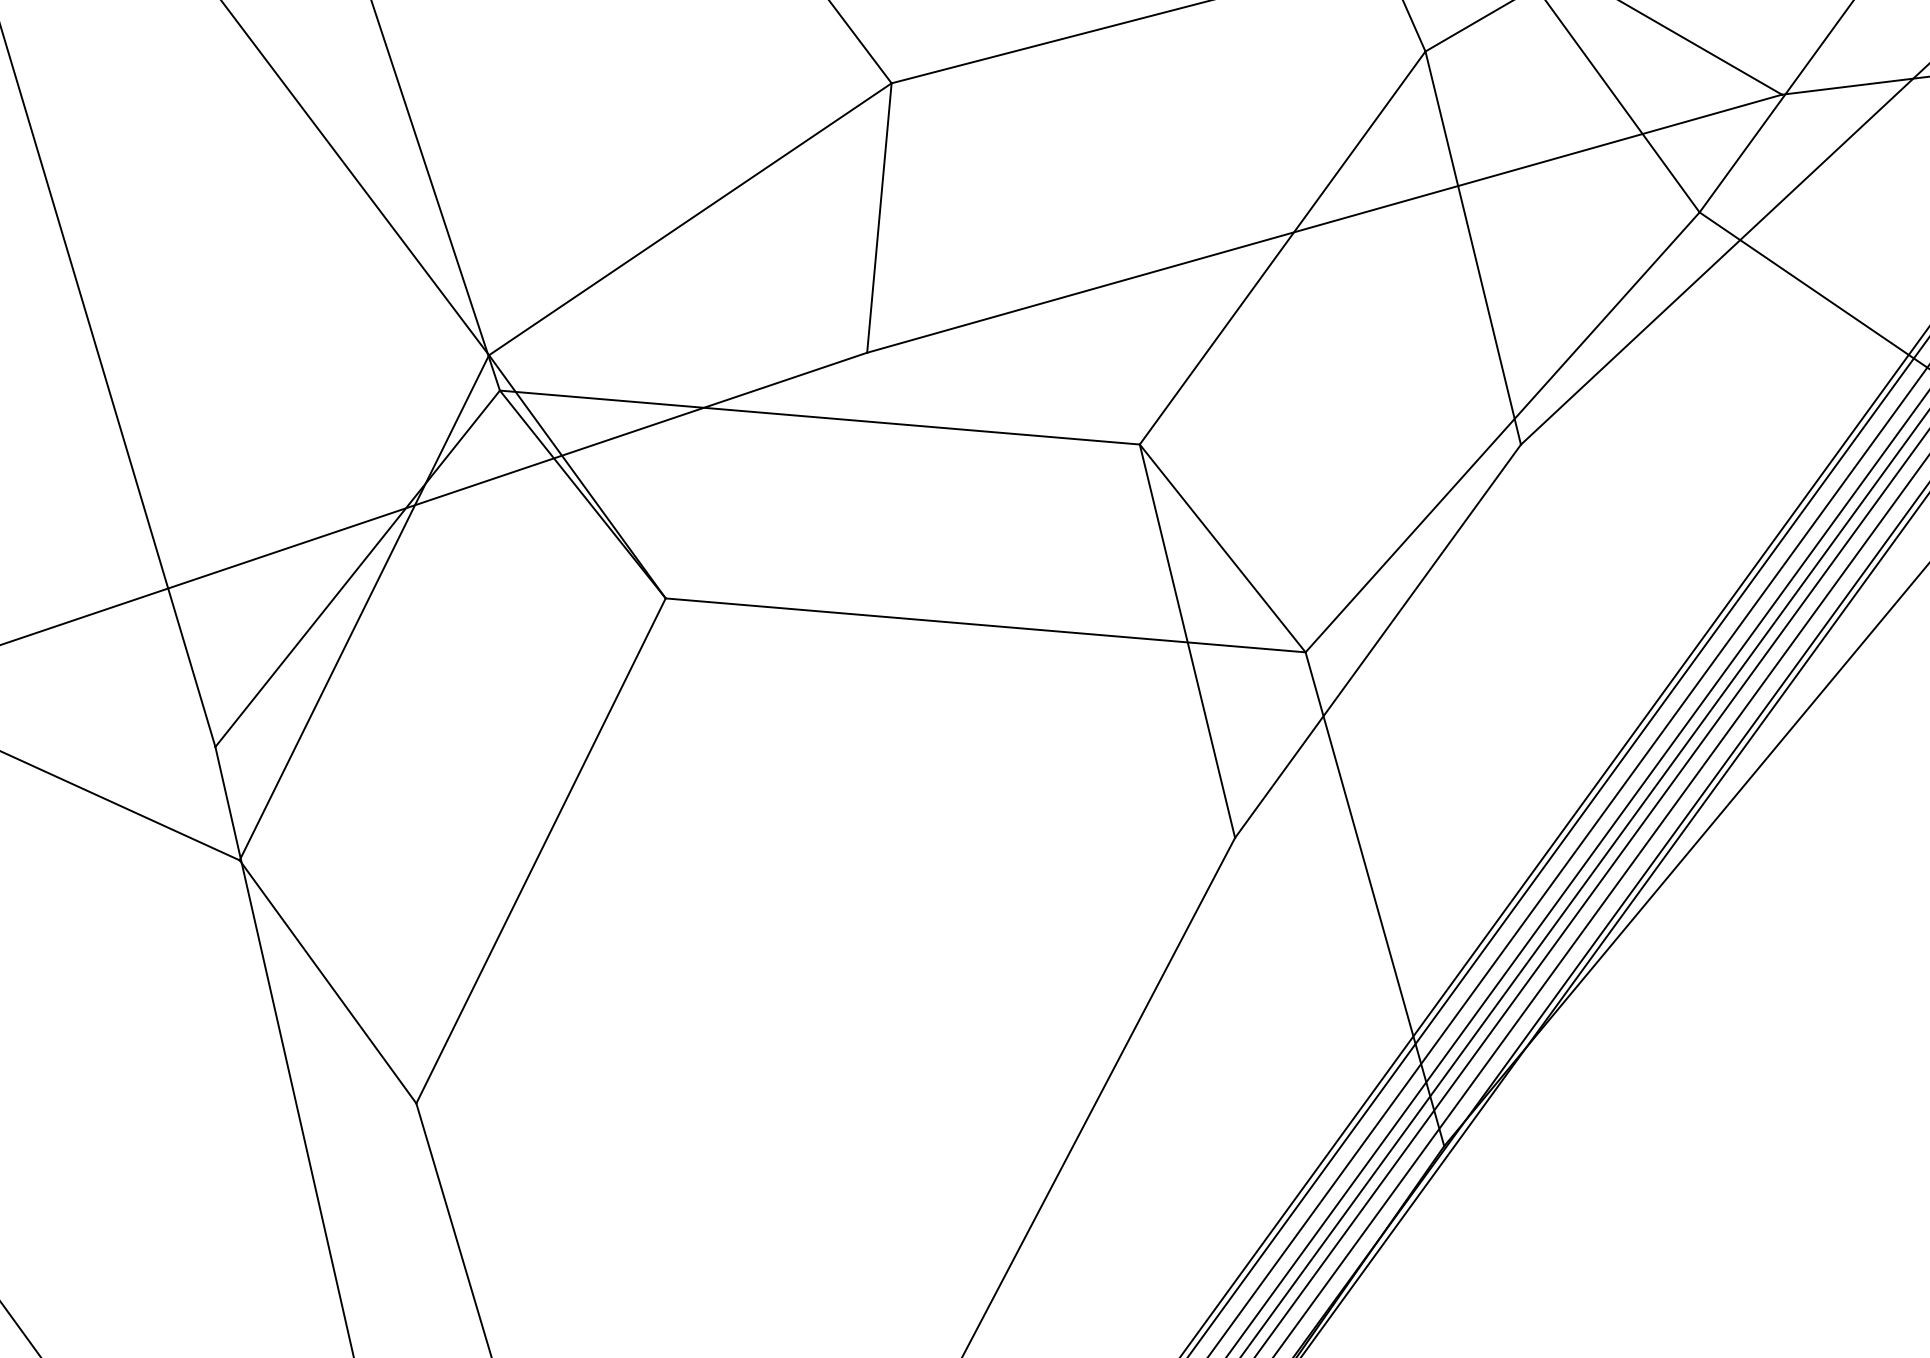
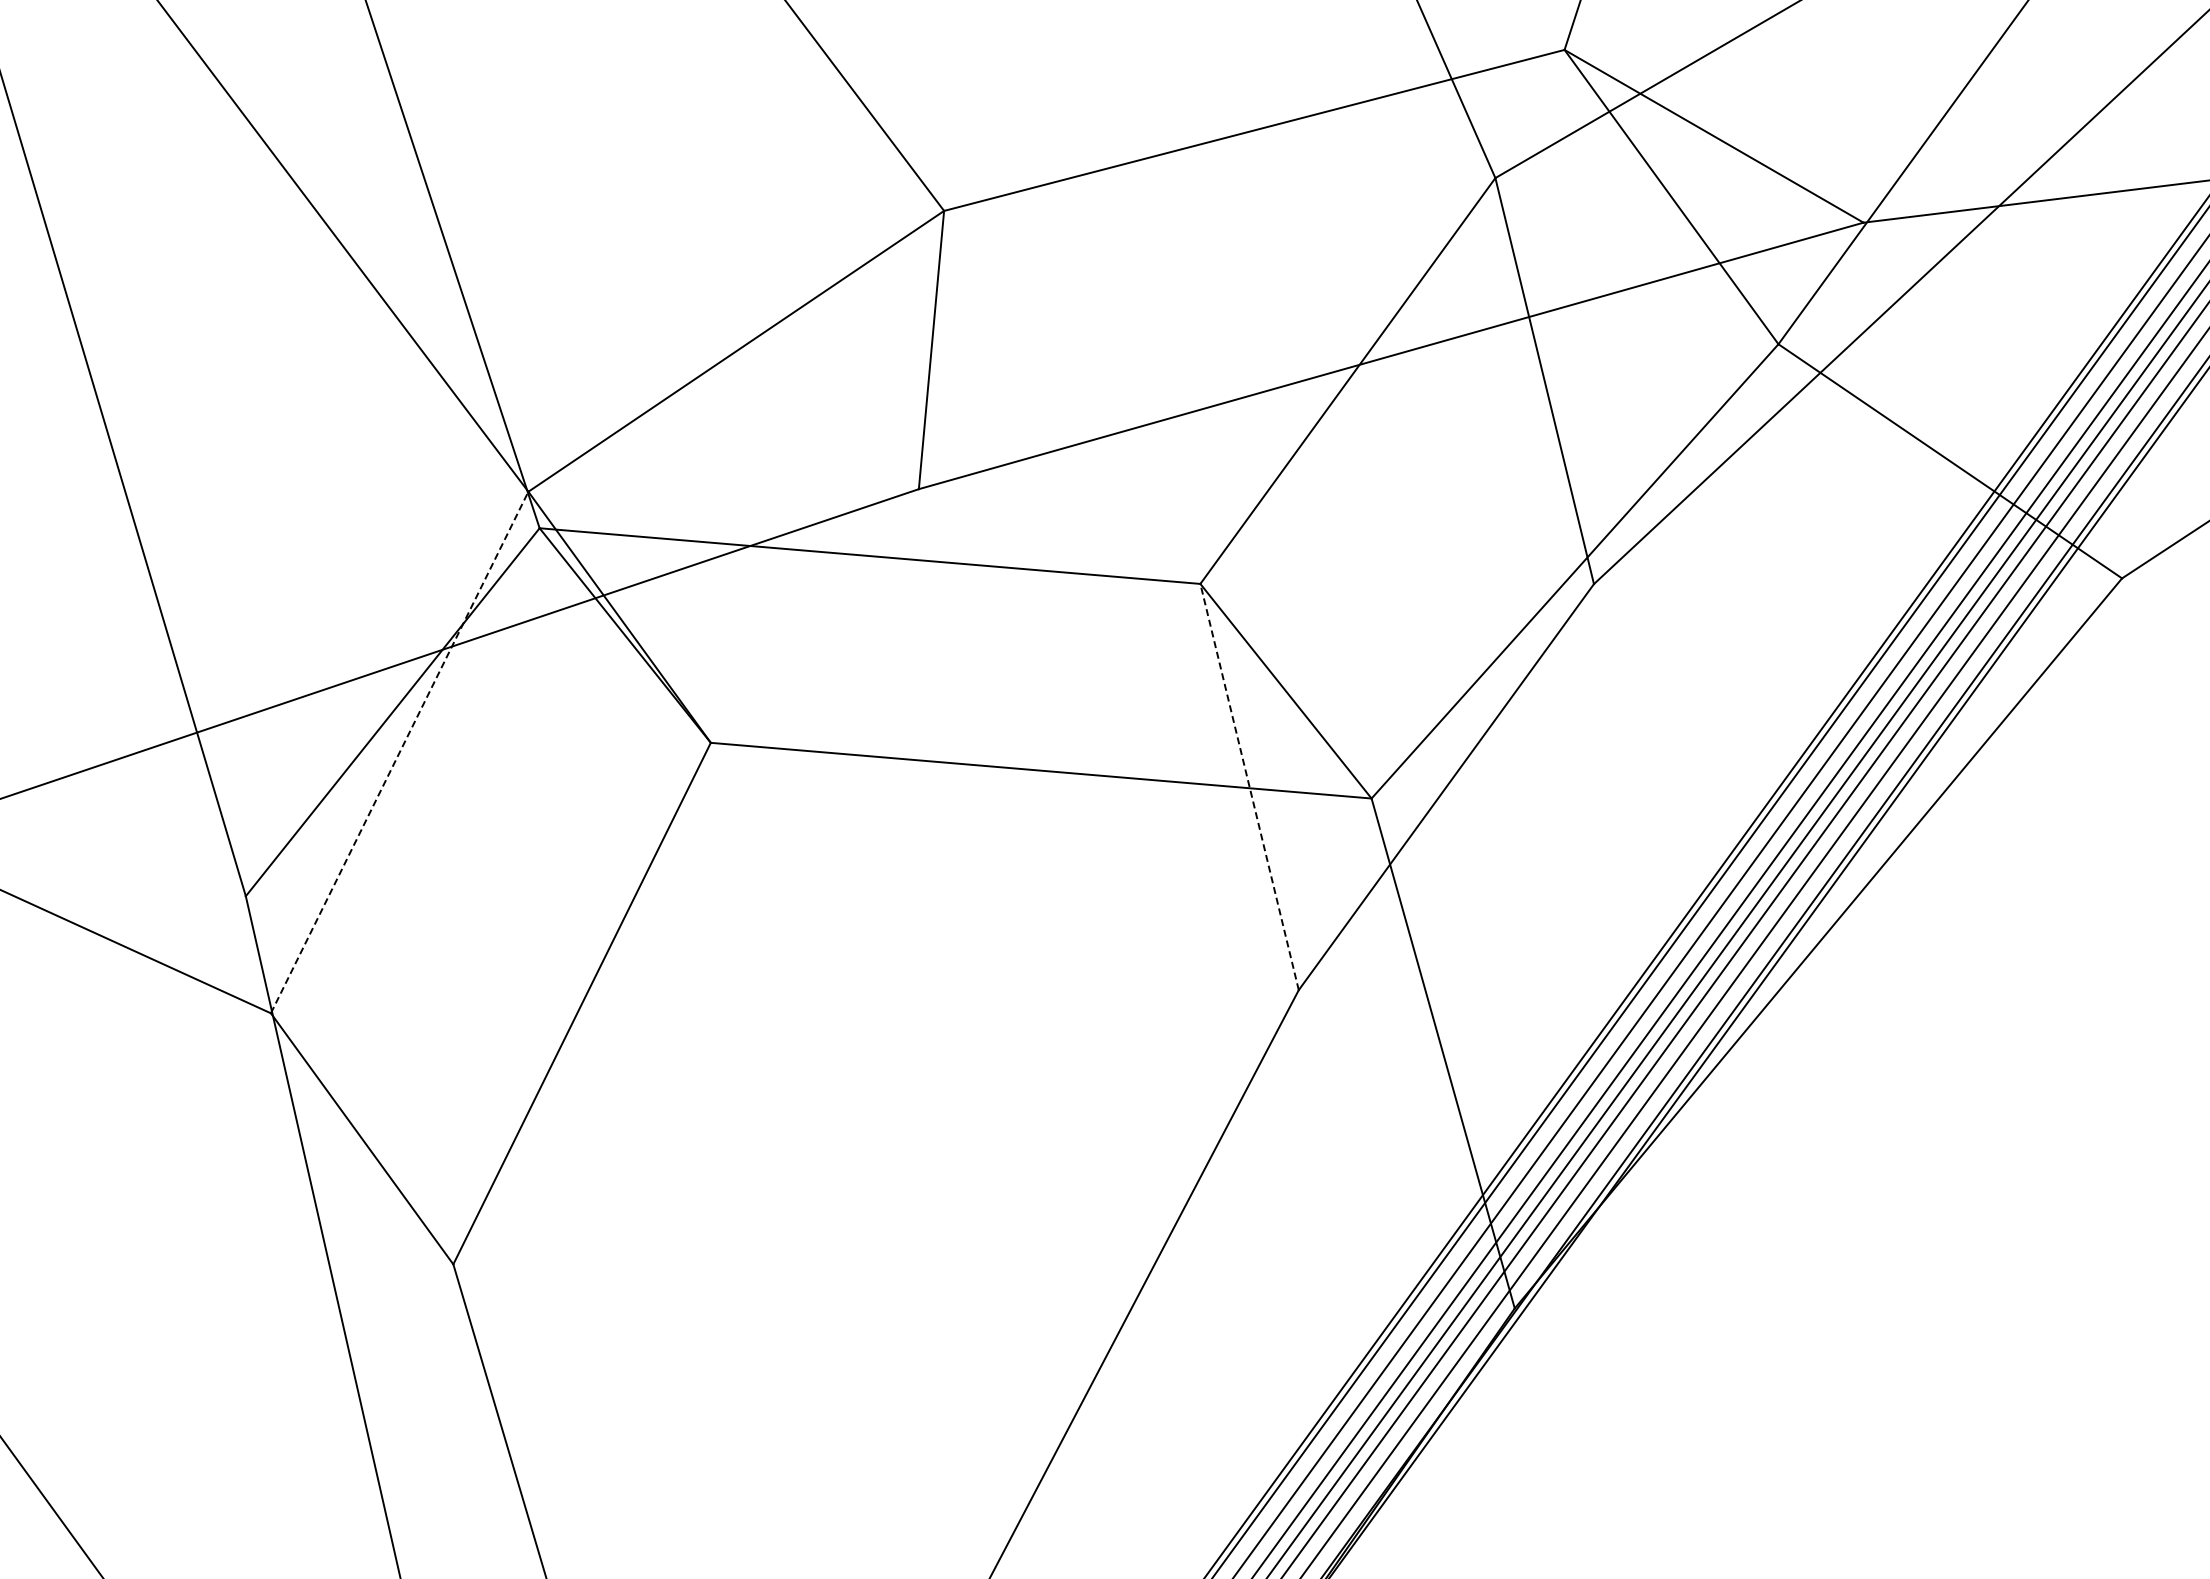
line: (364, 607) -> (399, 752), solid -> dashed
line: (1187, 641) -> (1249, 787), solid -> dashed

